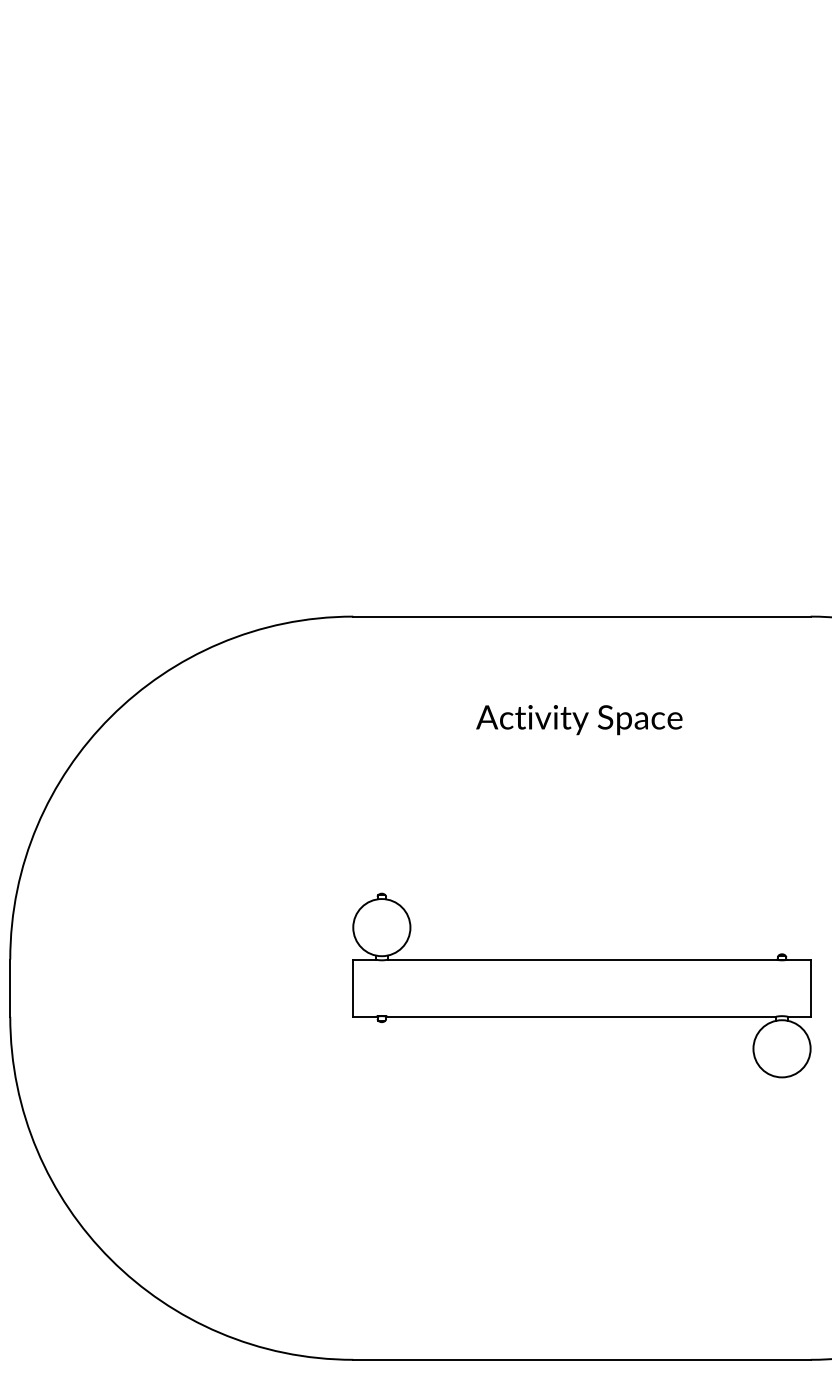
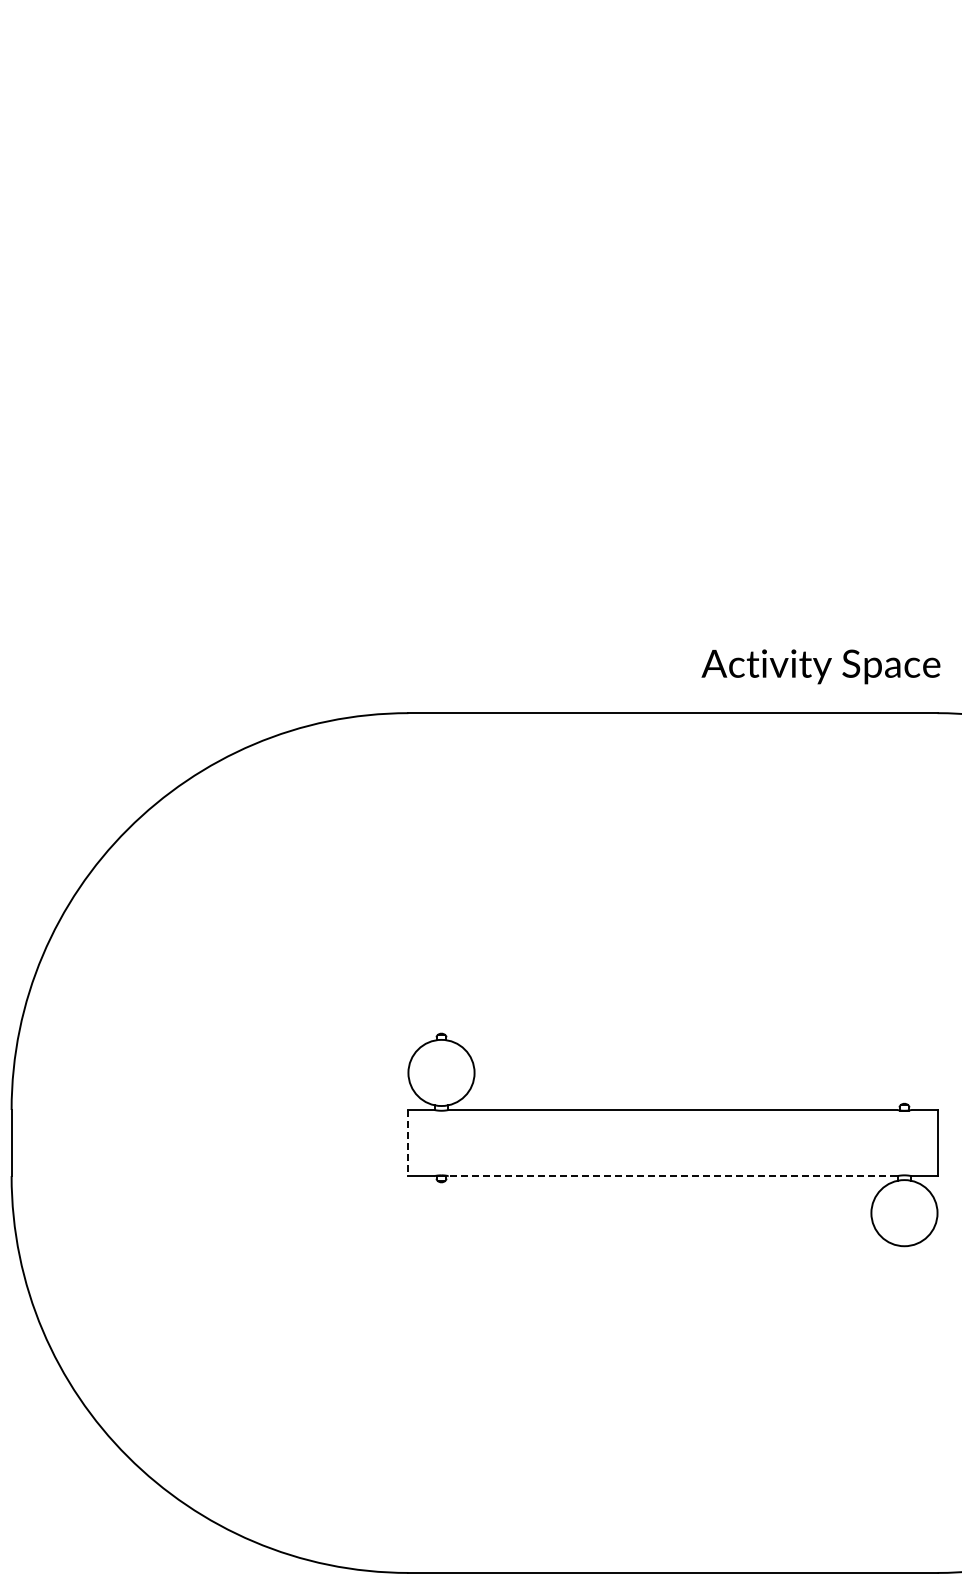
text: (578, 719) -> (820, 666), moved
line: (353, 988) -> (408, 1143), solid -> dashed
line: (581, 1017) -> (672, 1176), solid -> dashed

